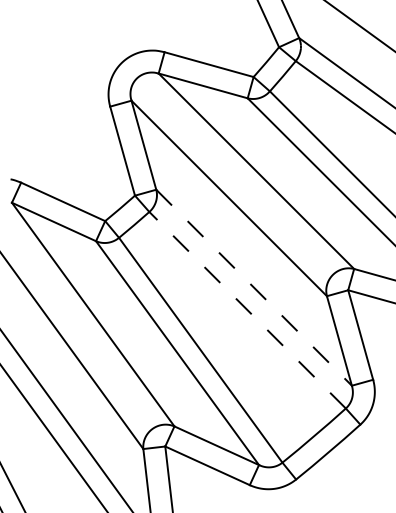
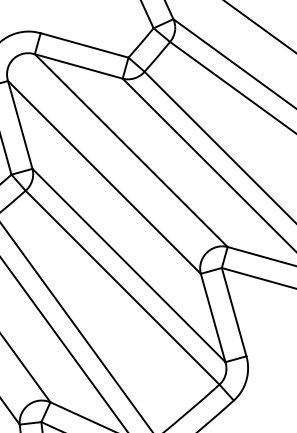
line: (254, 288) -> (129, 266), dashed -> solid
line: (247, 310) -> (122, 287), dashed -> solid

